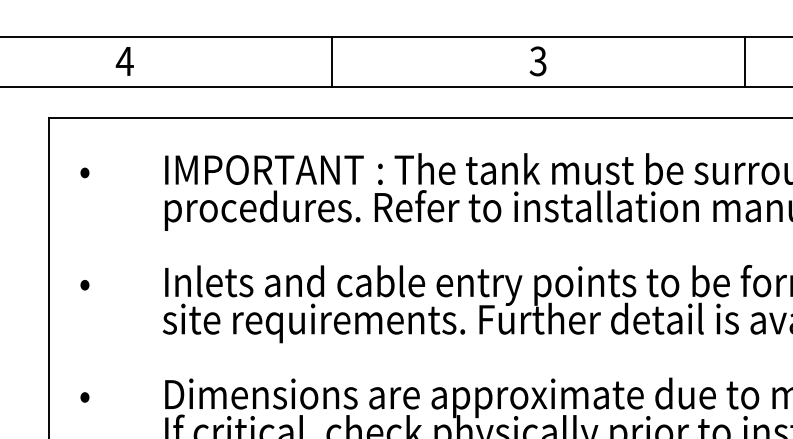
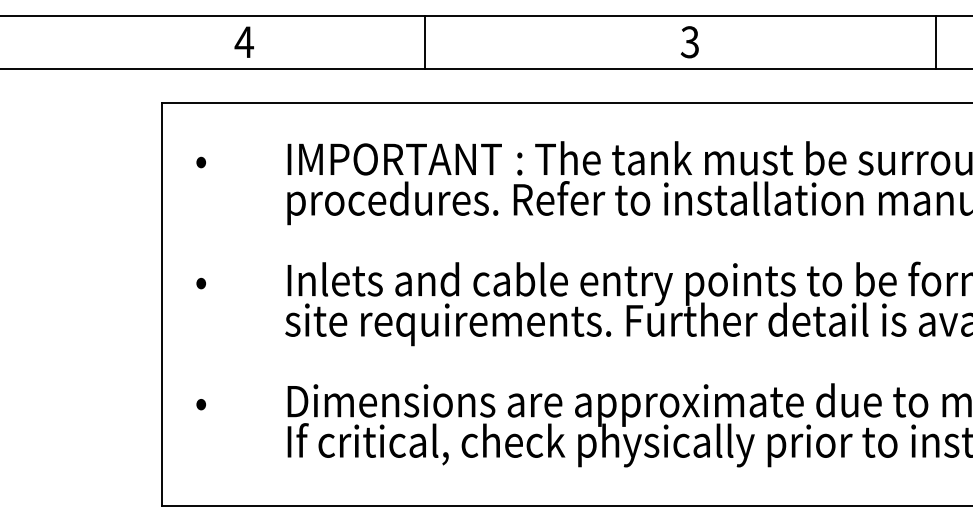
line: (331, 61) -> (424, 42), moved
line: (745, 61) -> (936, 42), moved

